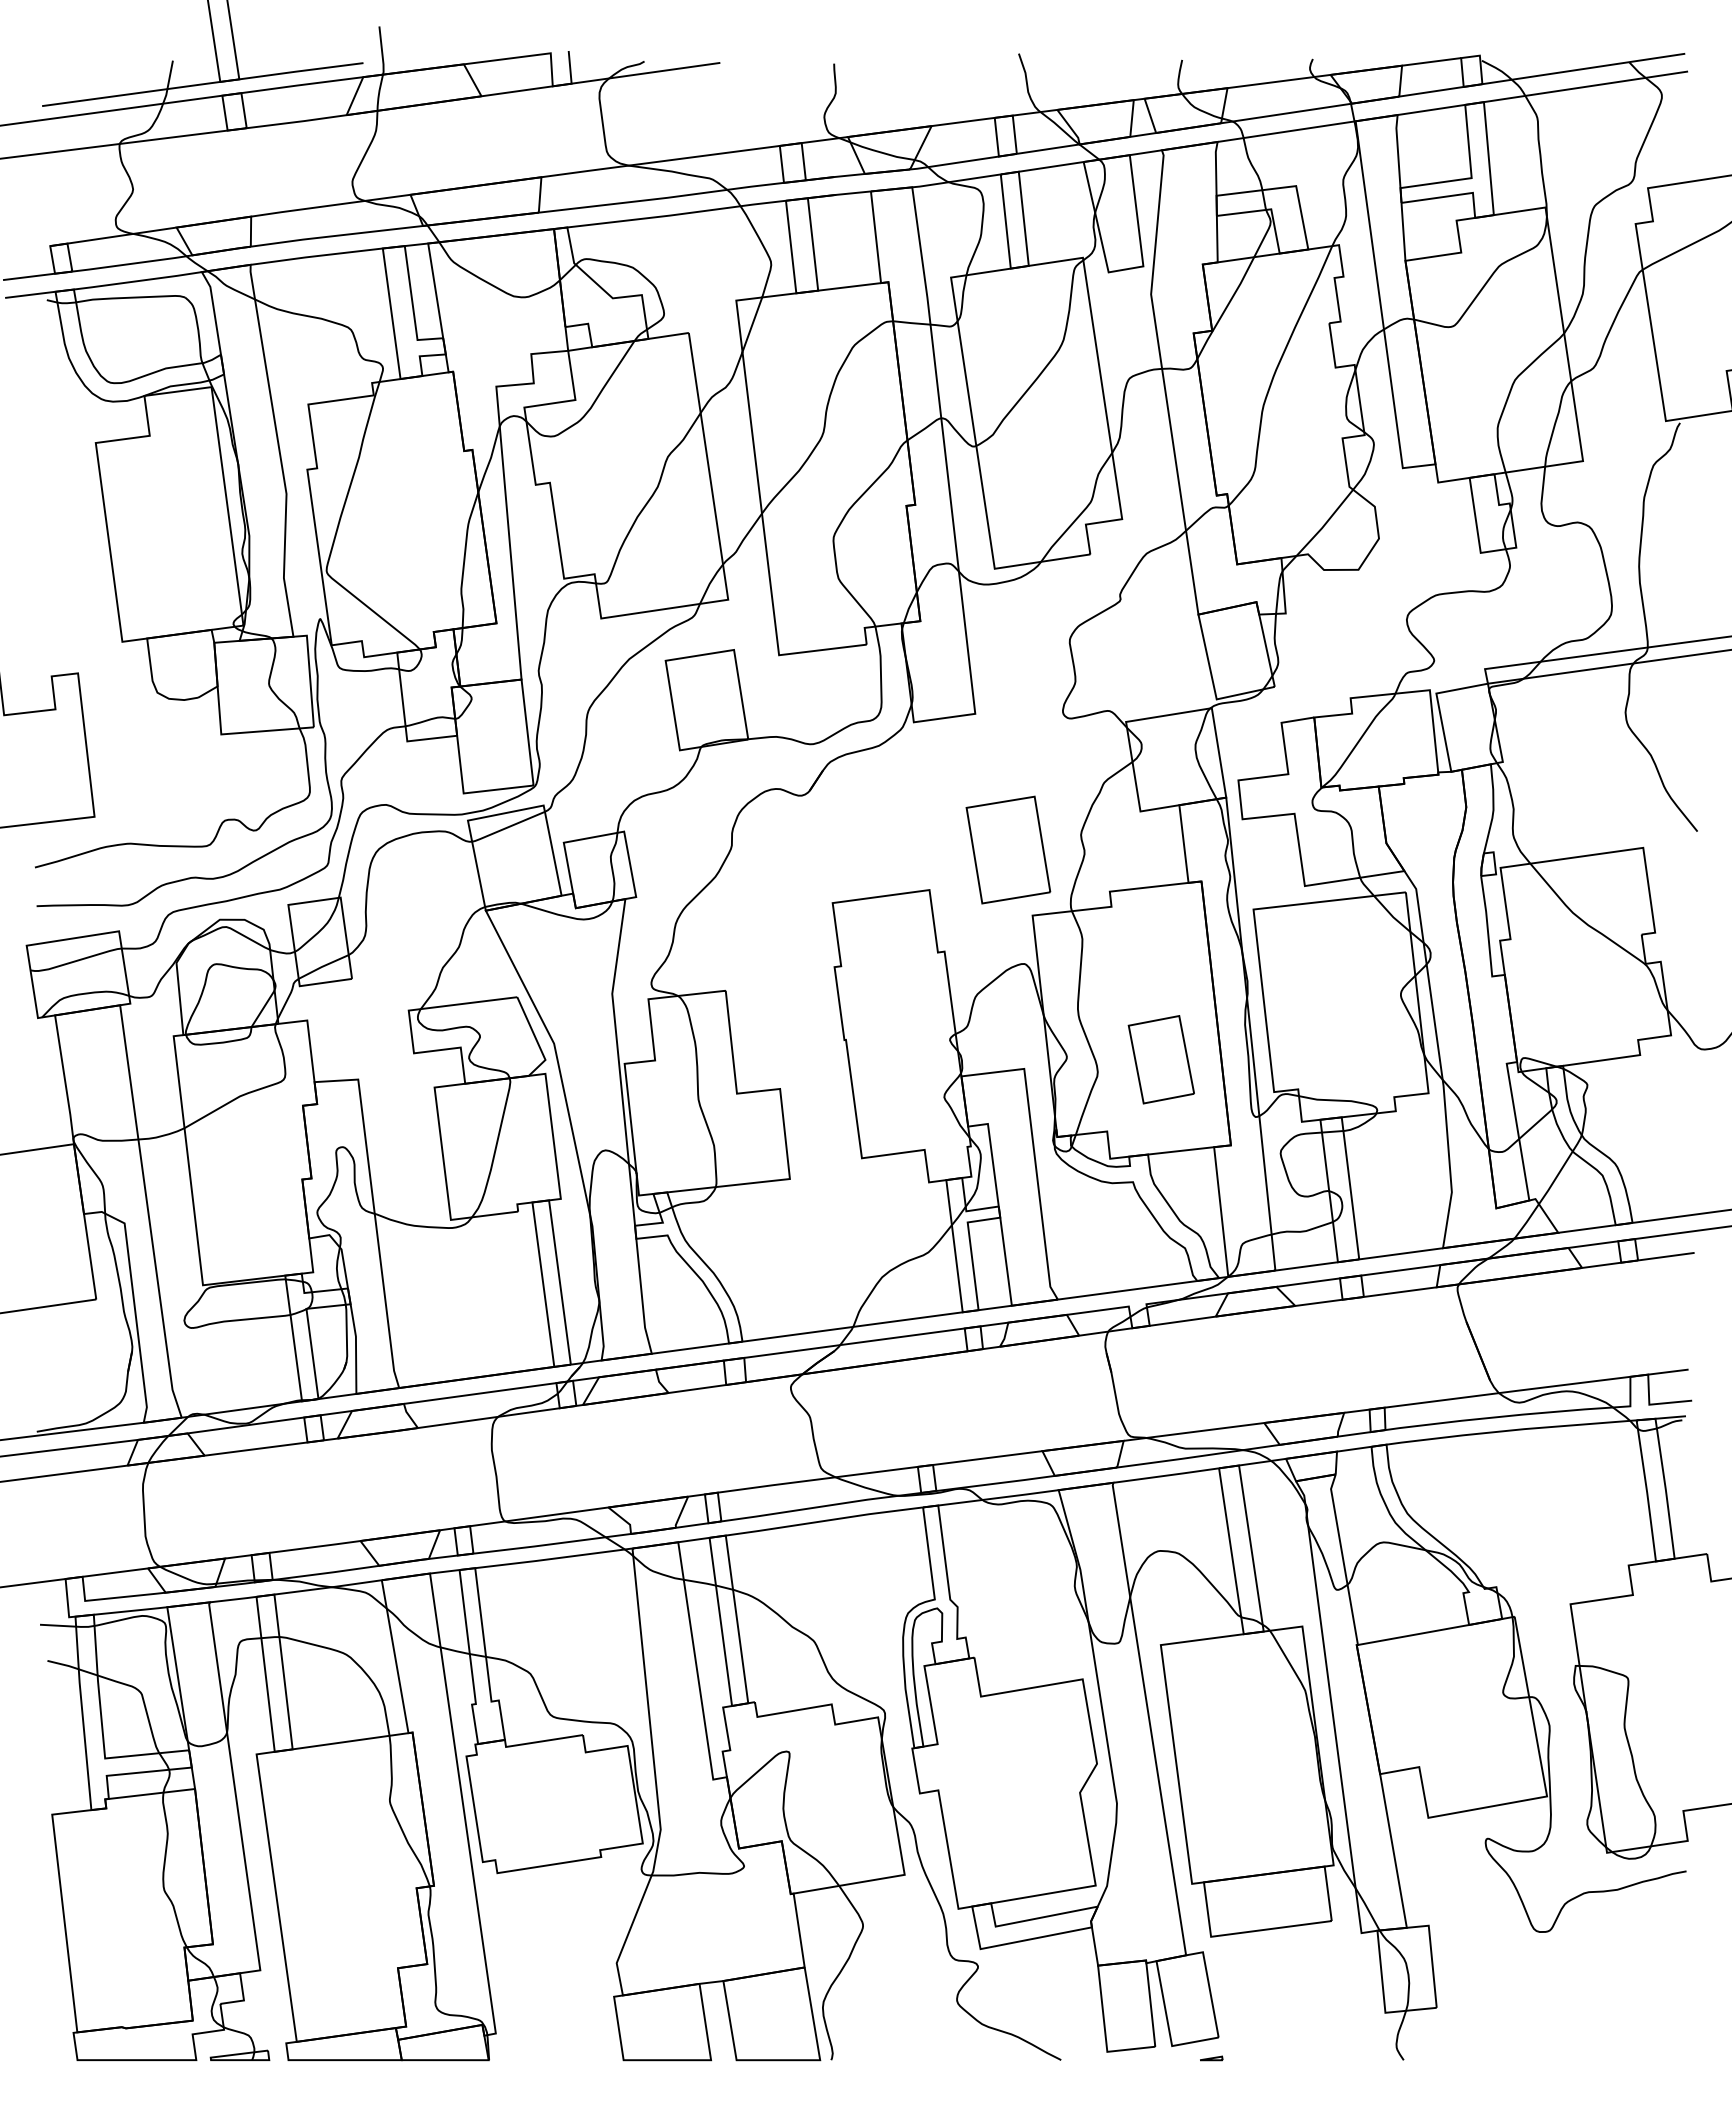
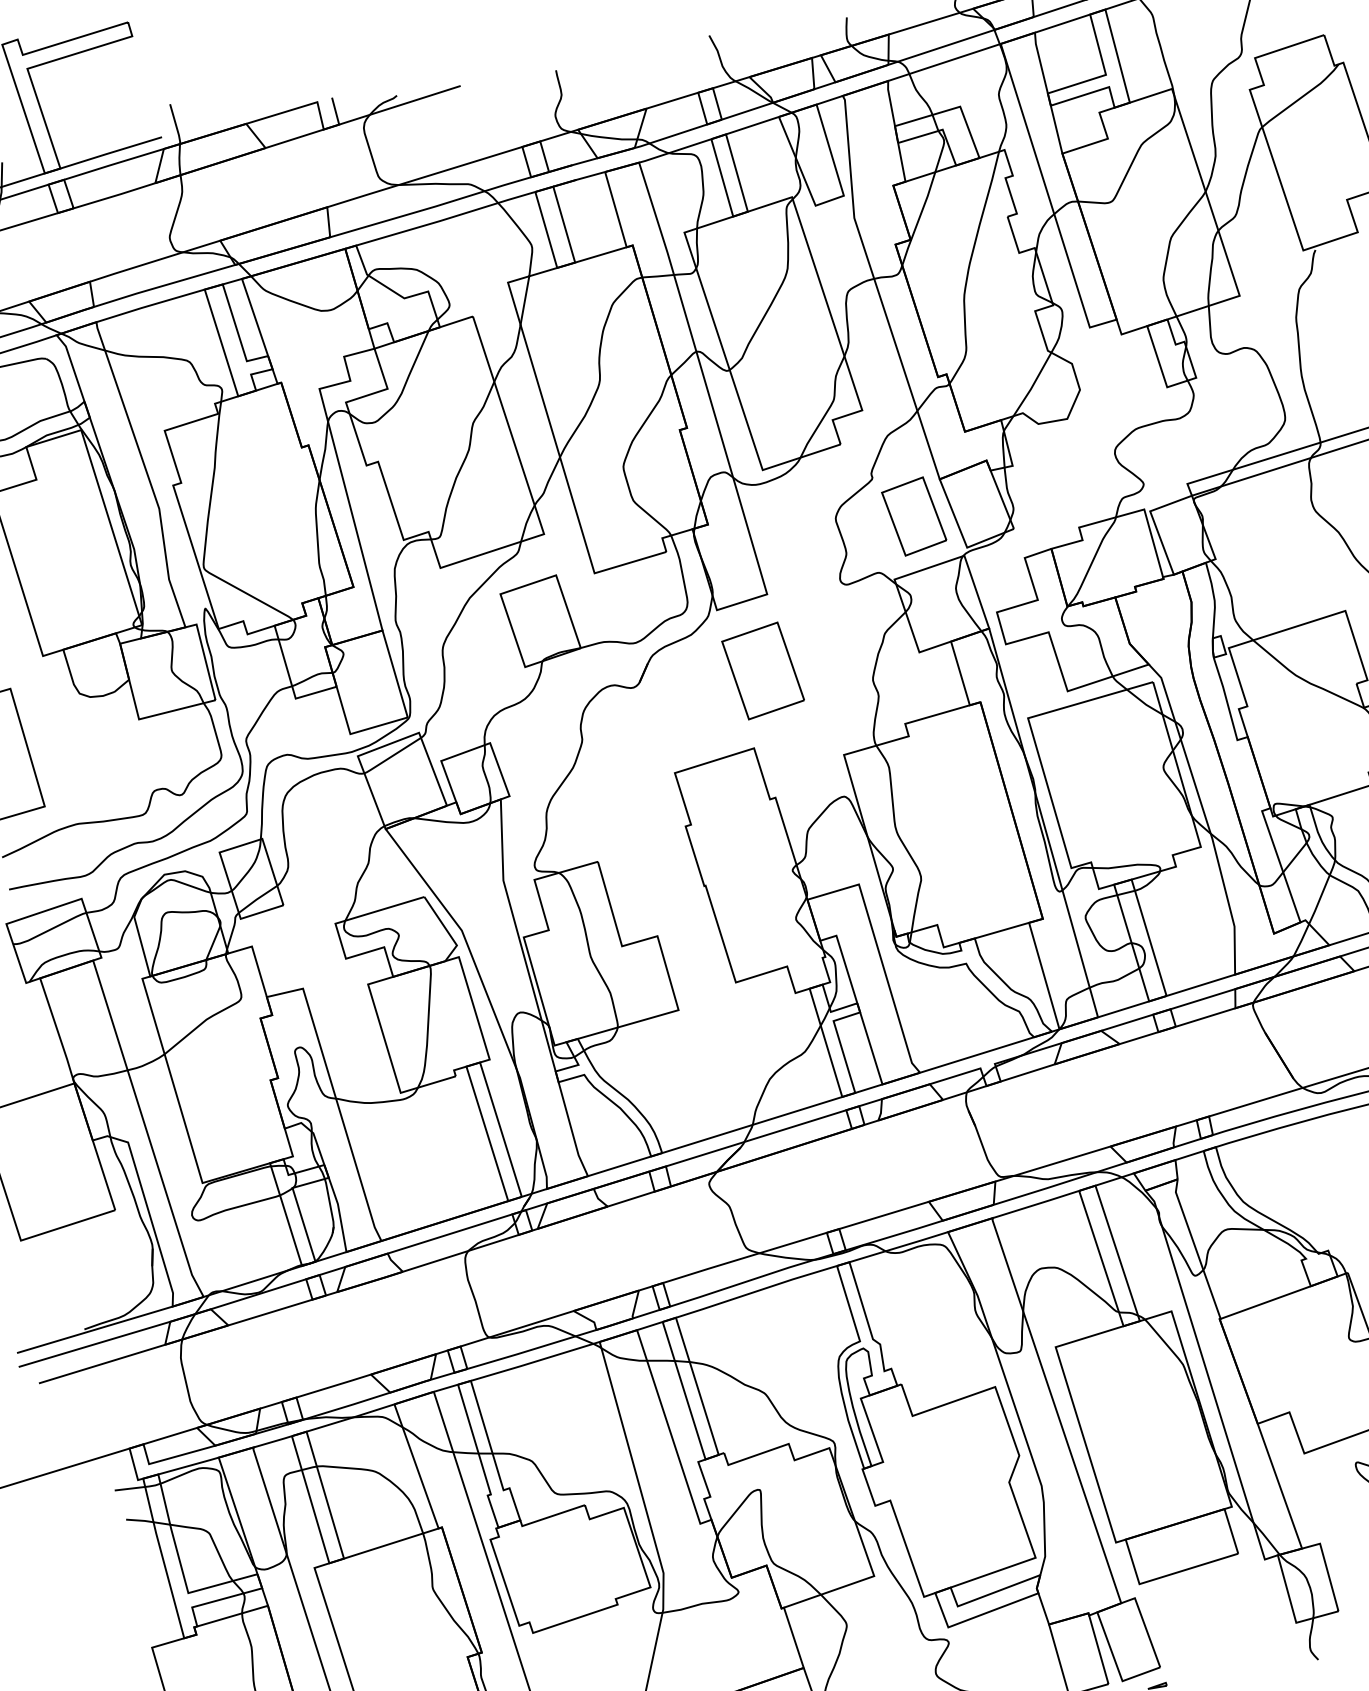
part: (1008, 849) -> (763, 670), moved
part: (1160, 1059) -> (913, 516), moved

